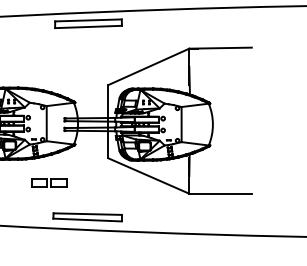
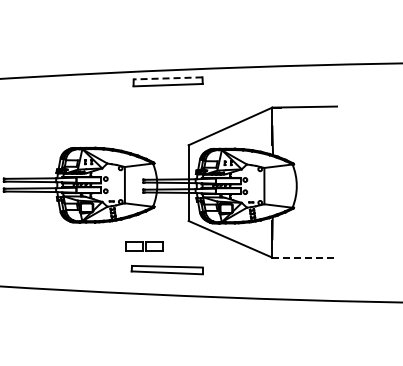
line: (87, 20) -> (167, 78), solid -> dashed
part: (49, 182) -> (144, 246), moved
line: (221, 193) -> (305, 257), solid -> dashed
part: (86, 217) -> (166, 270), moved

